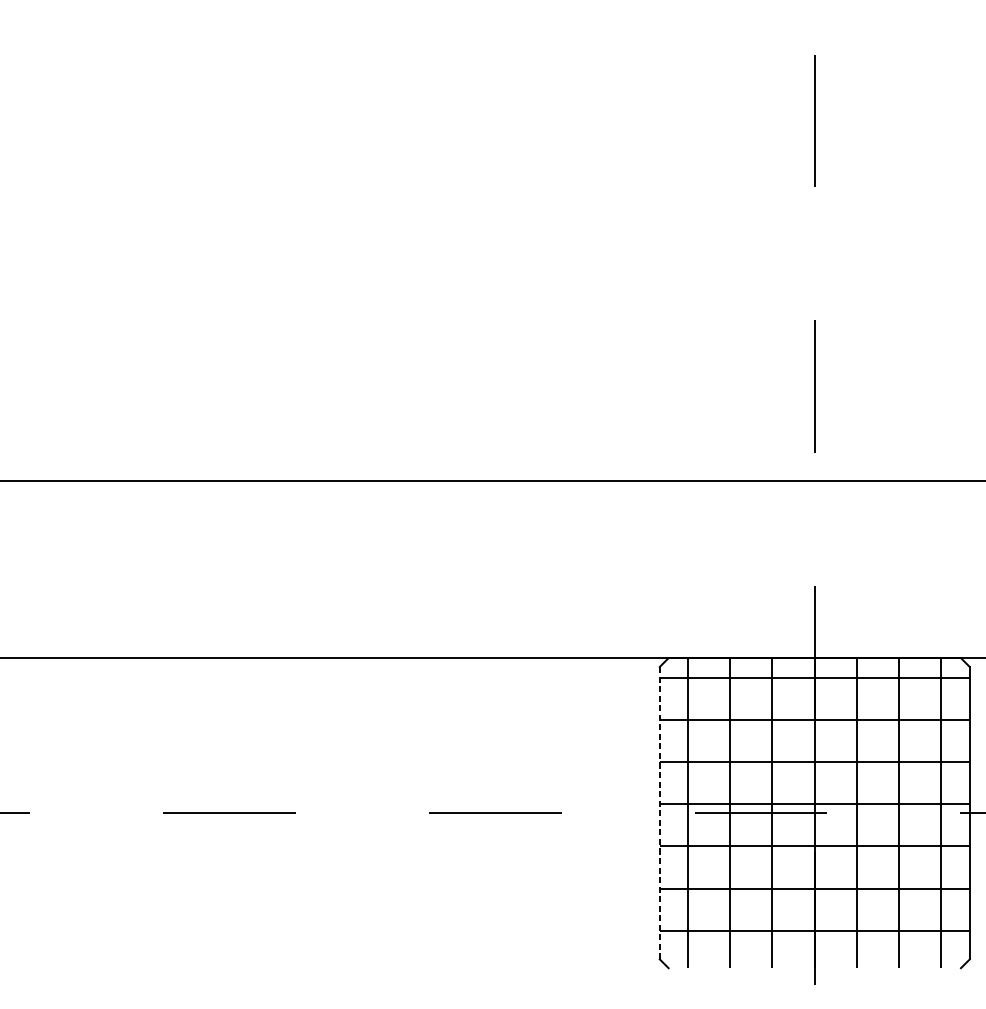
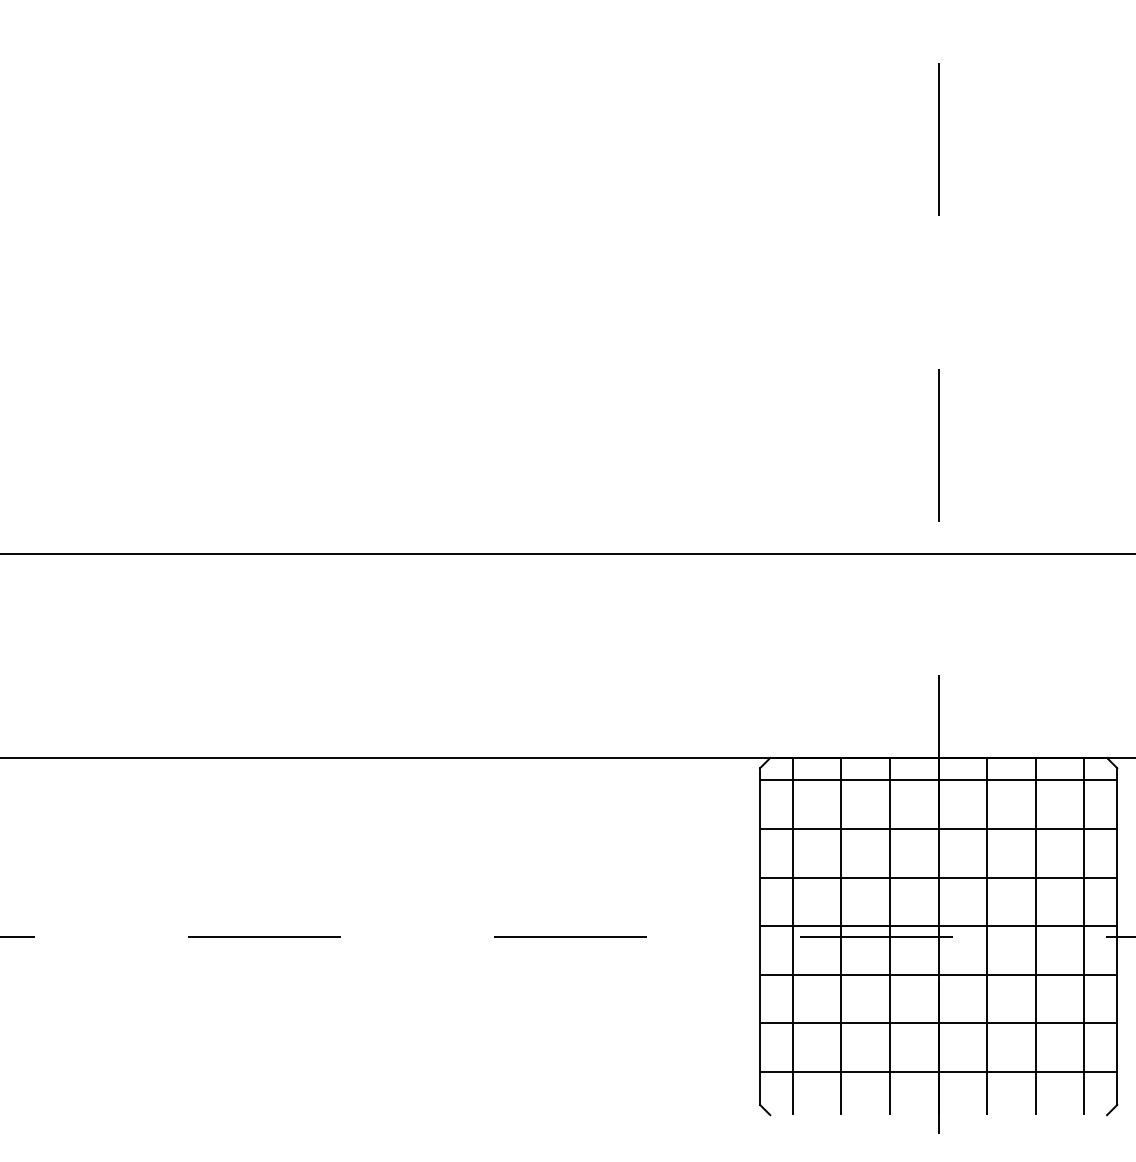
line: (660, 813) -> (760, 937), dashed -> solid

